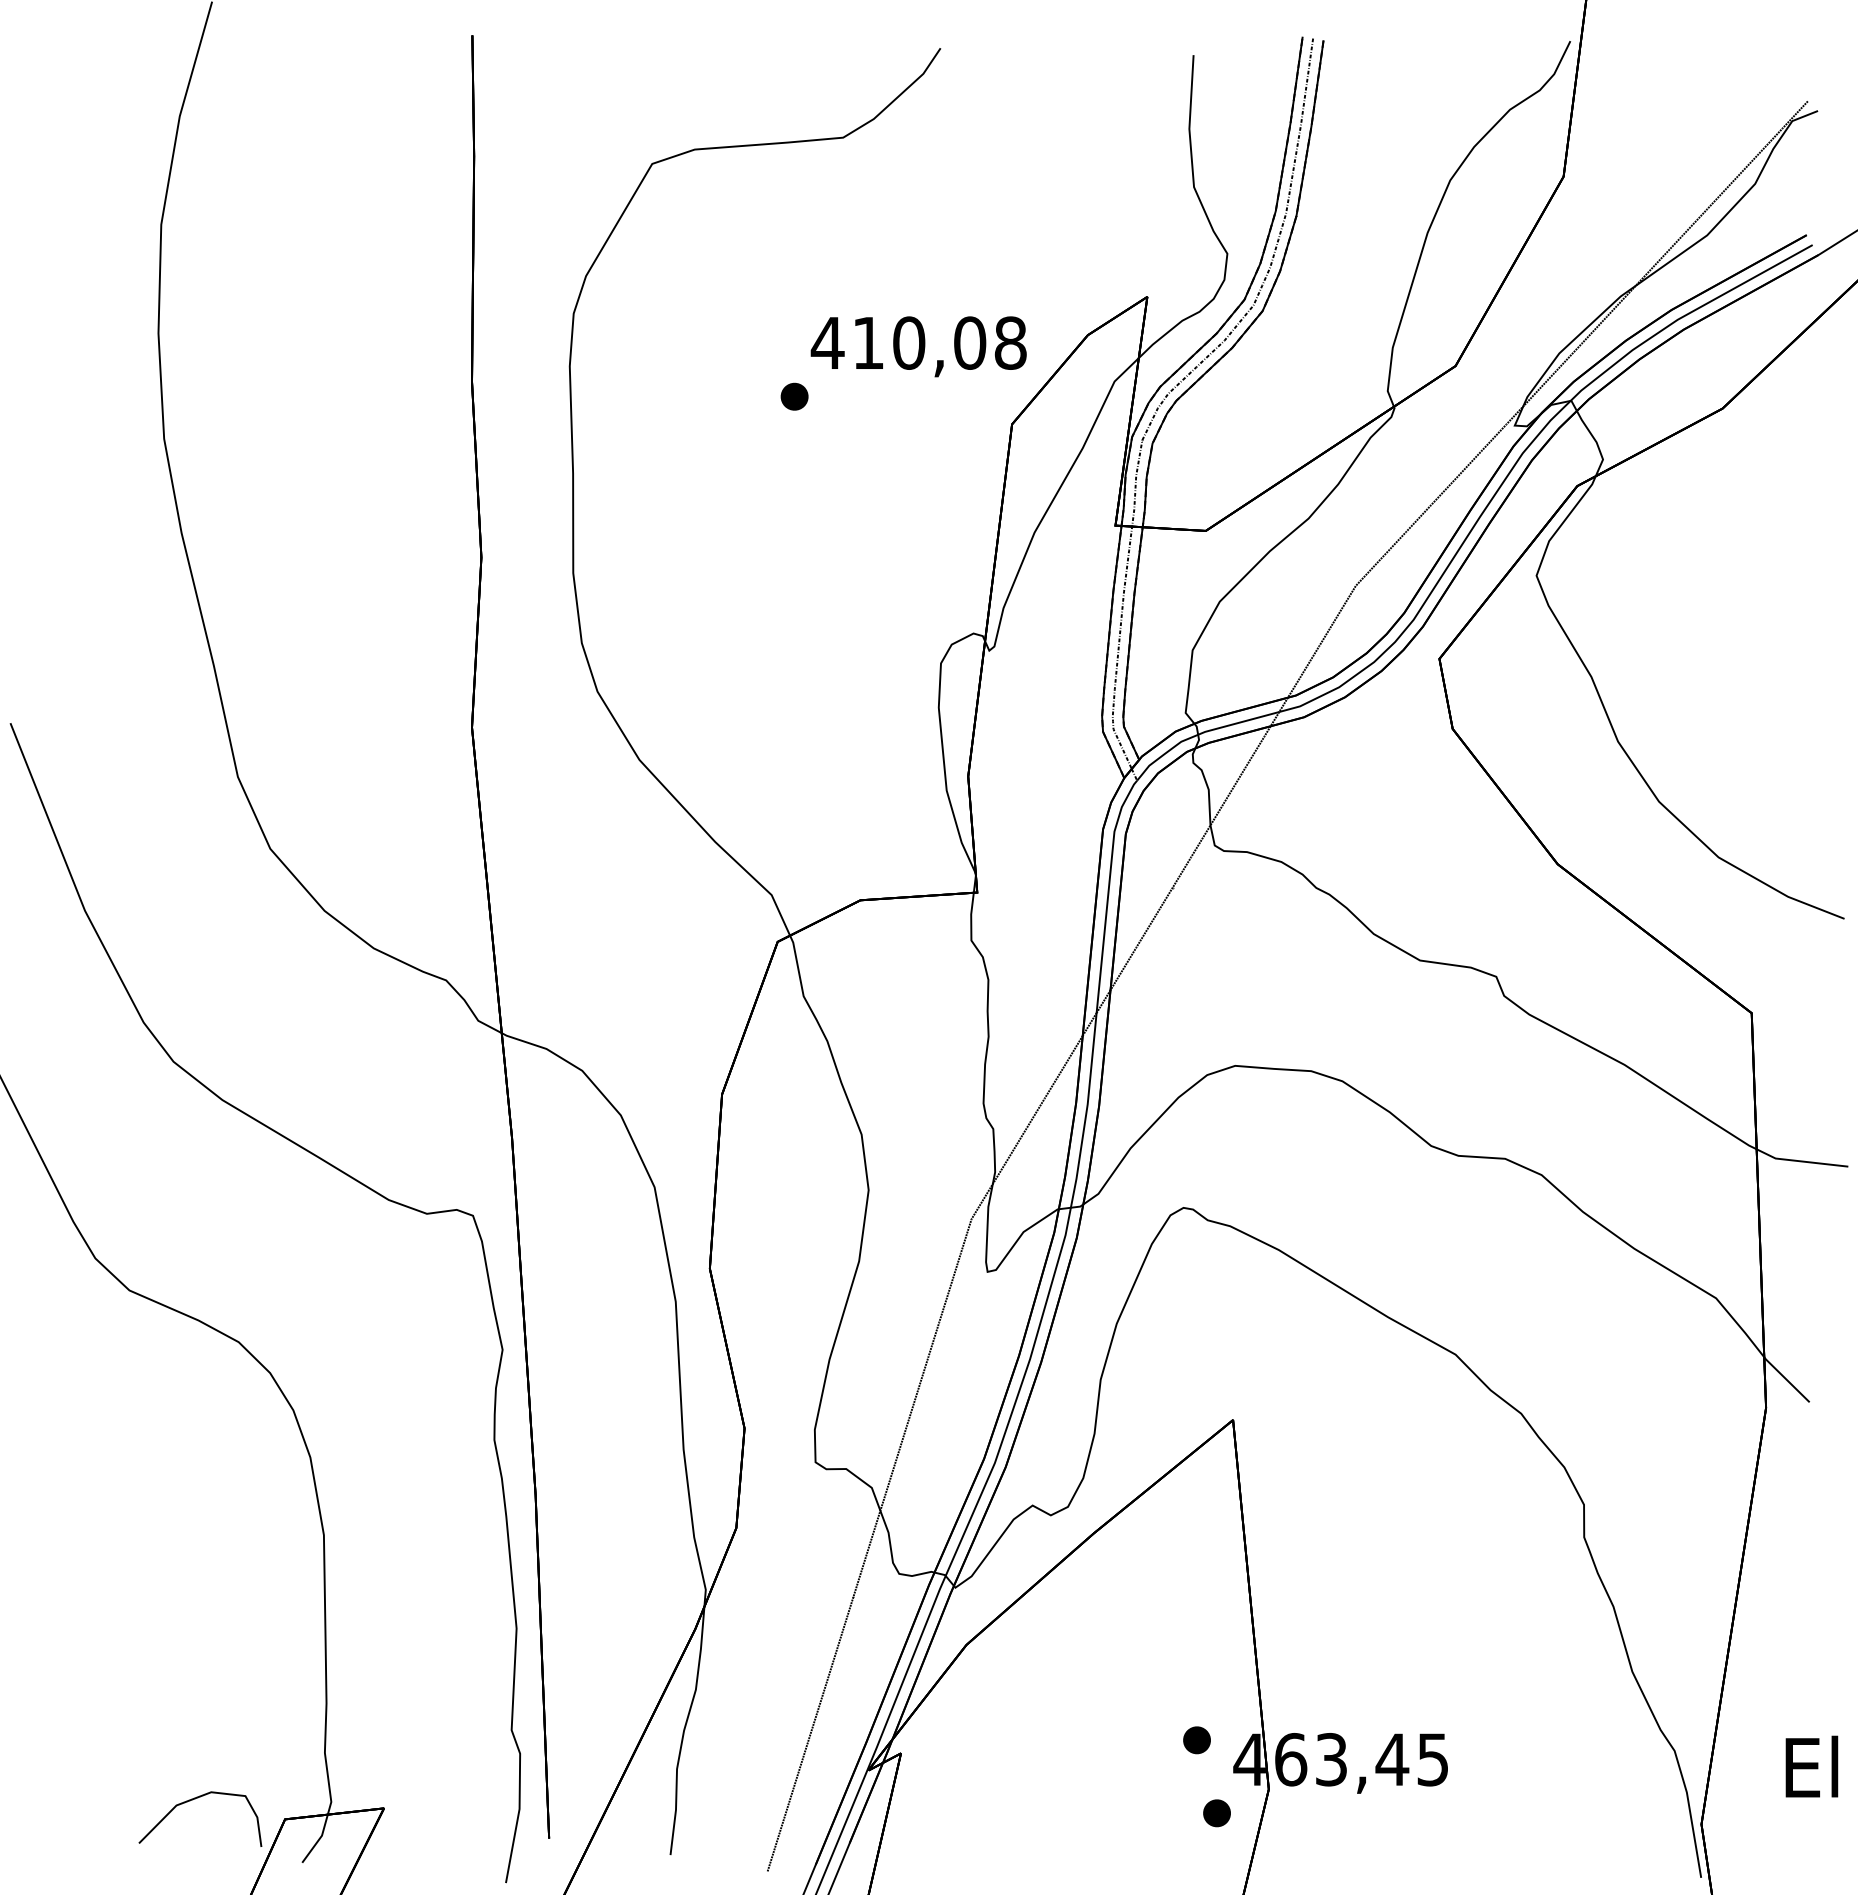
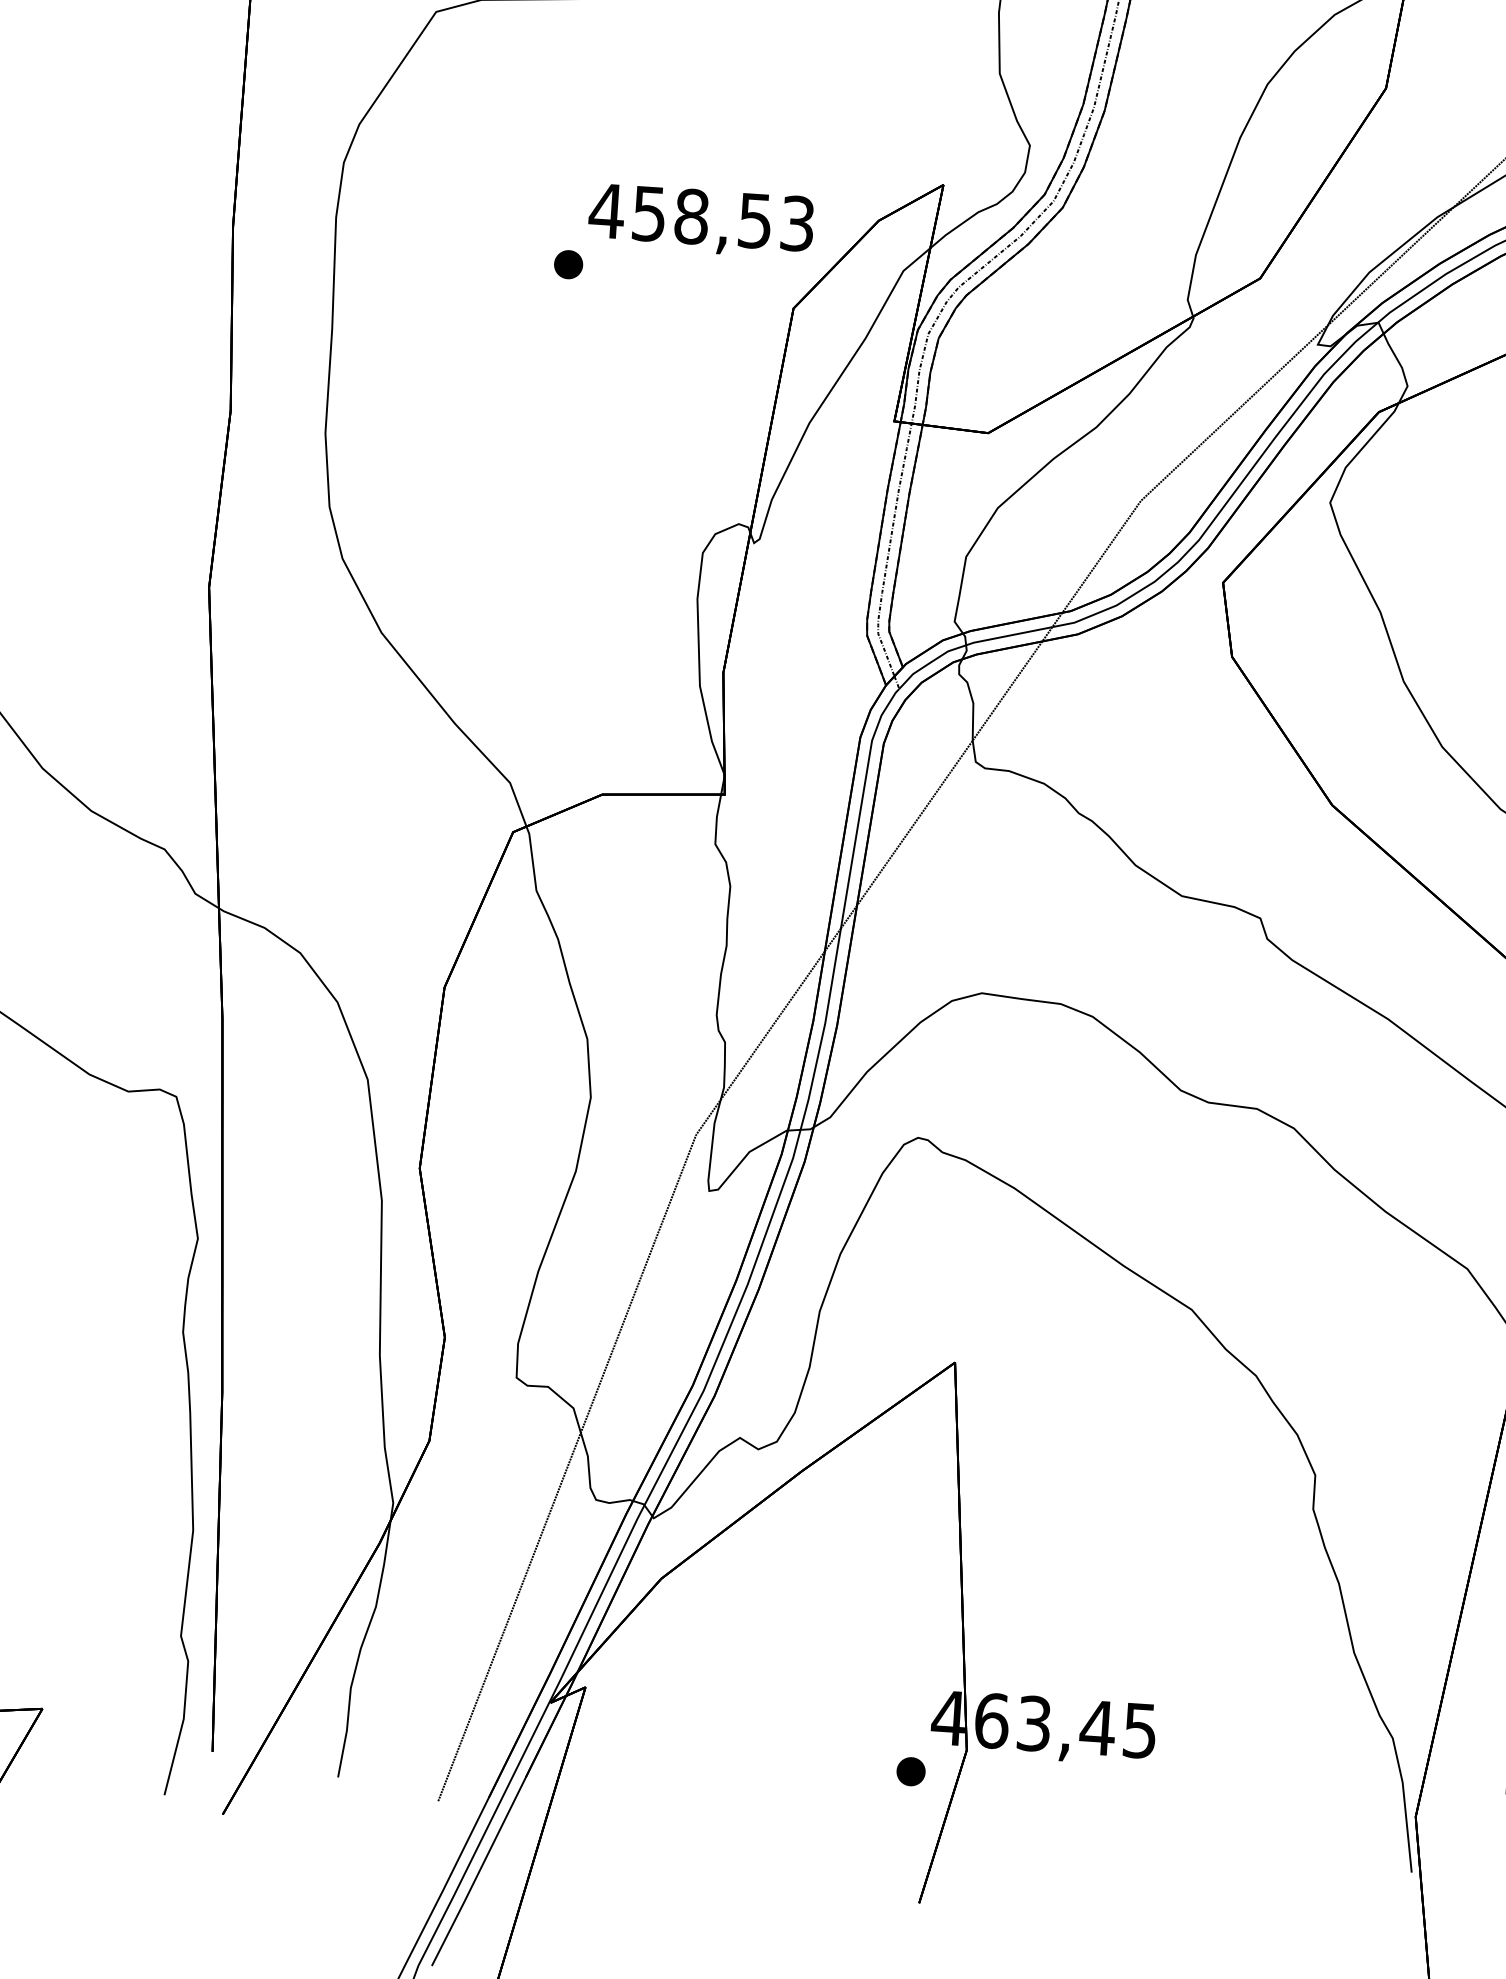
text: (939, 342) -> (723, 218), 410,08 -> 458,53
part: (1196, 1740) -> (894, 1694), removed

